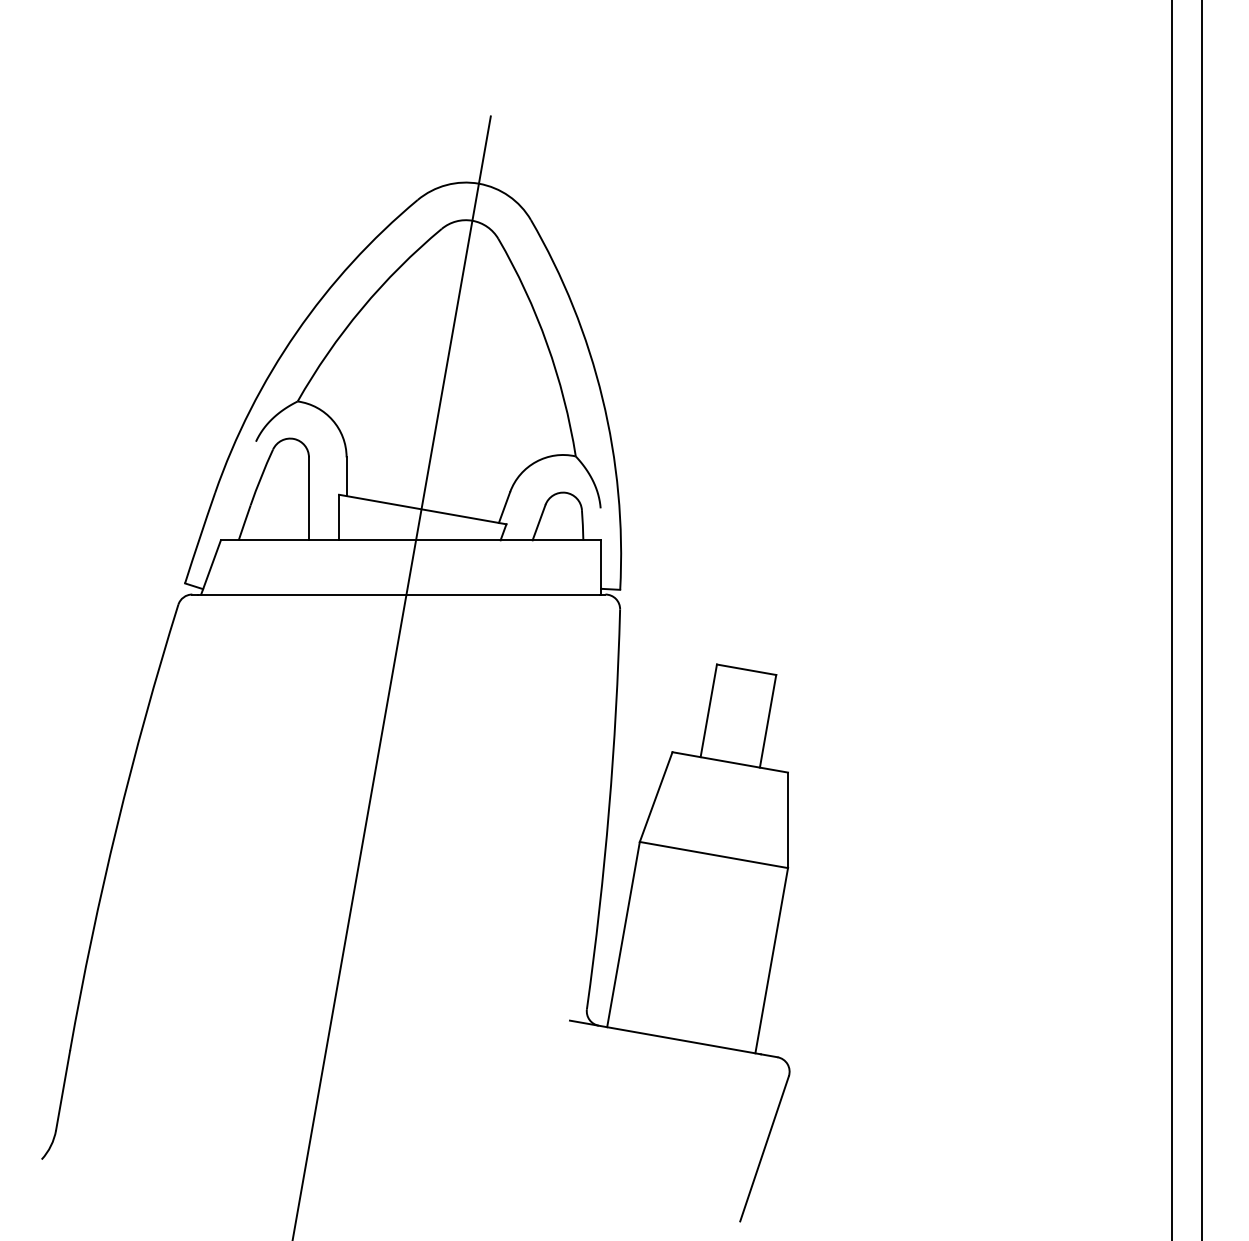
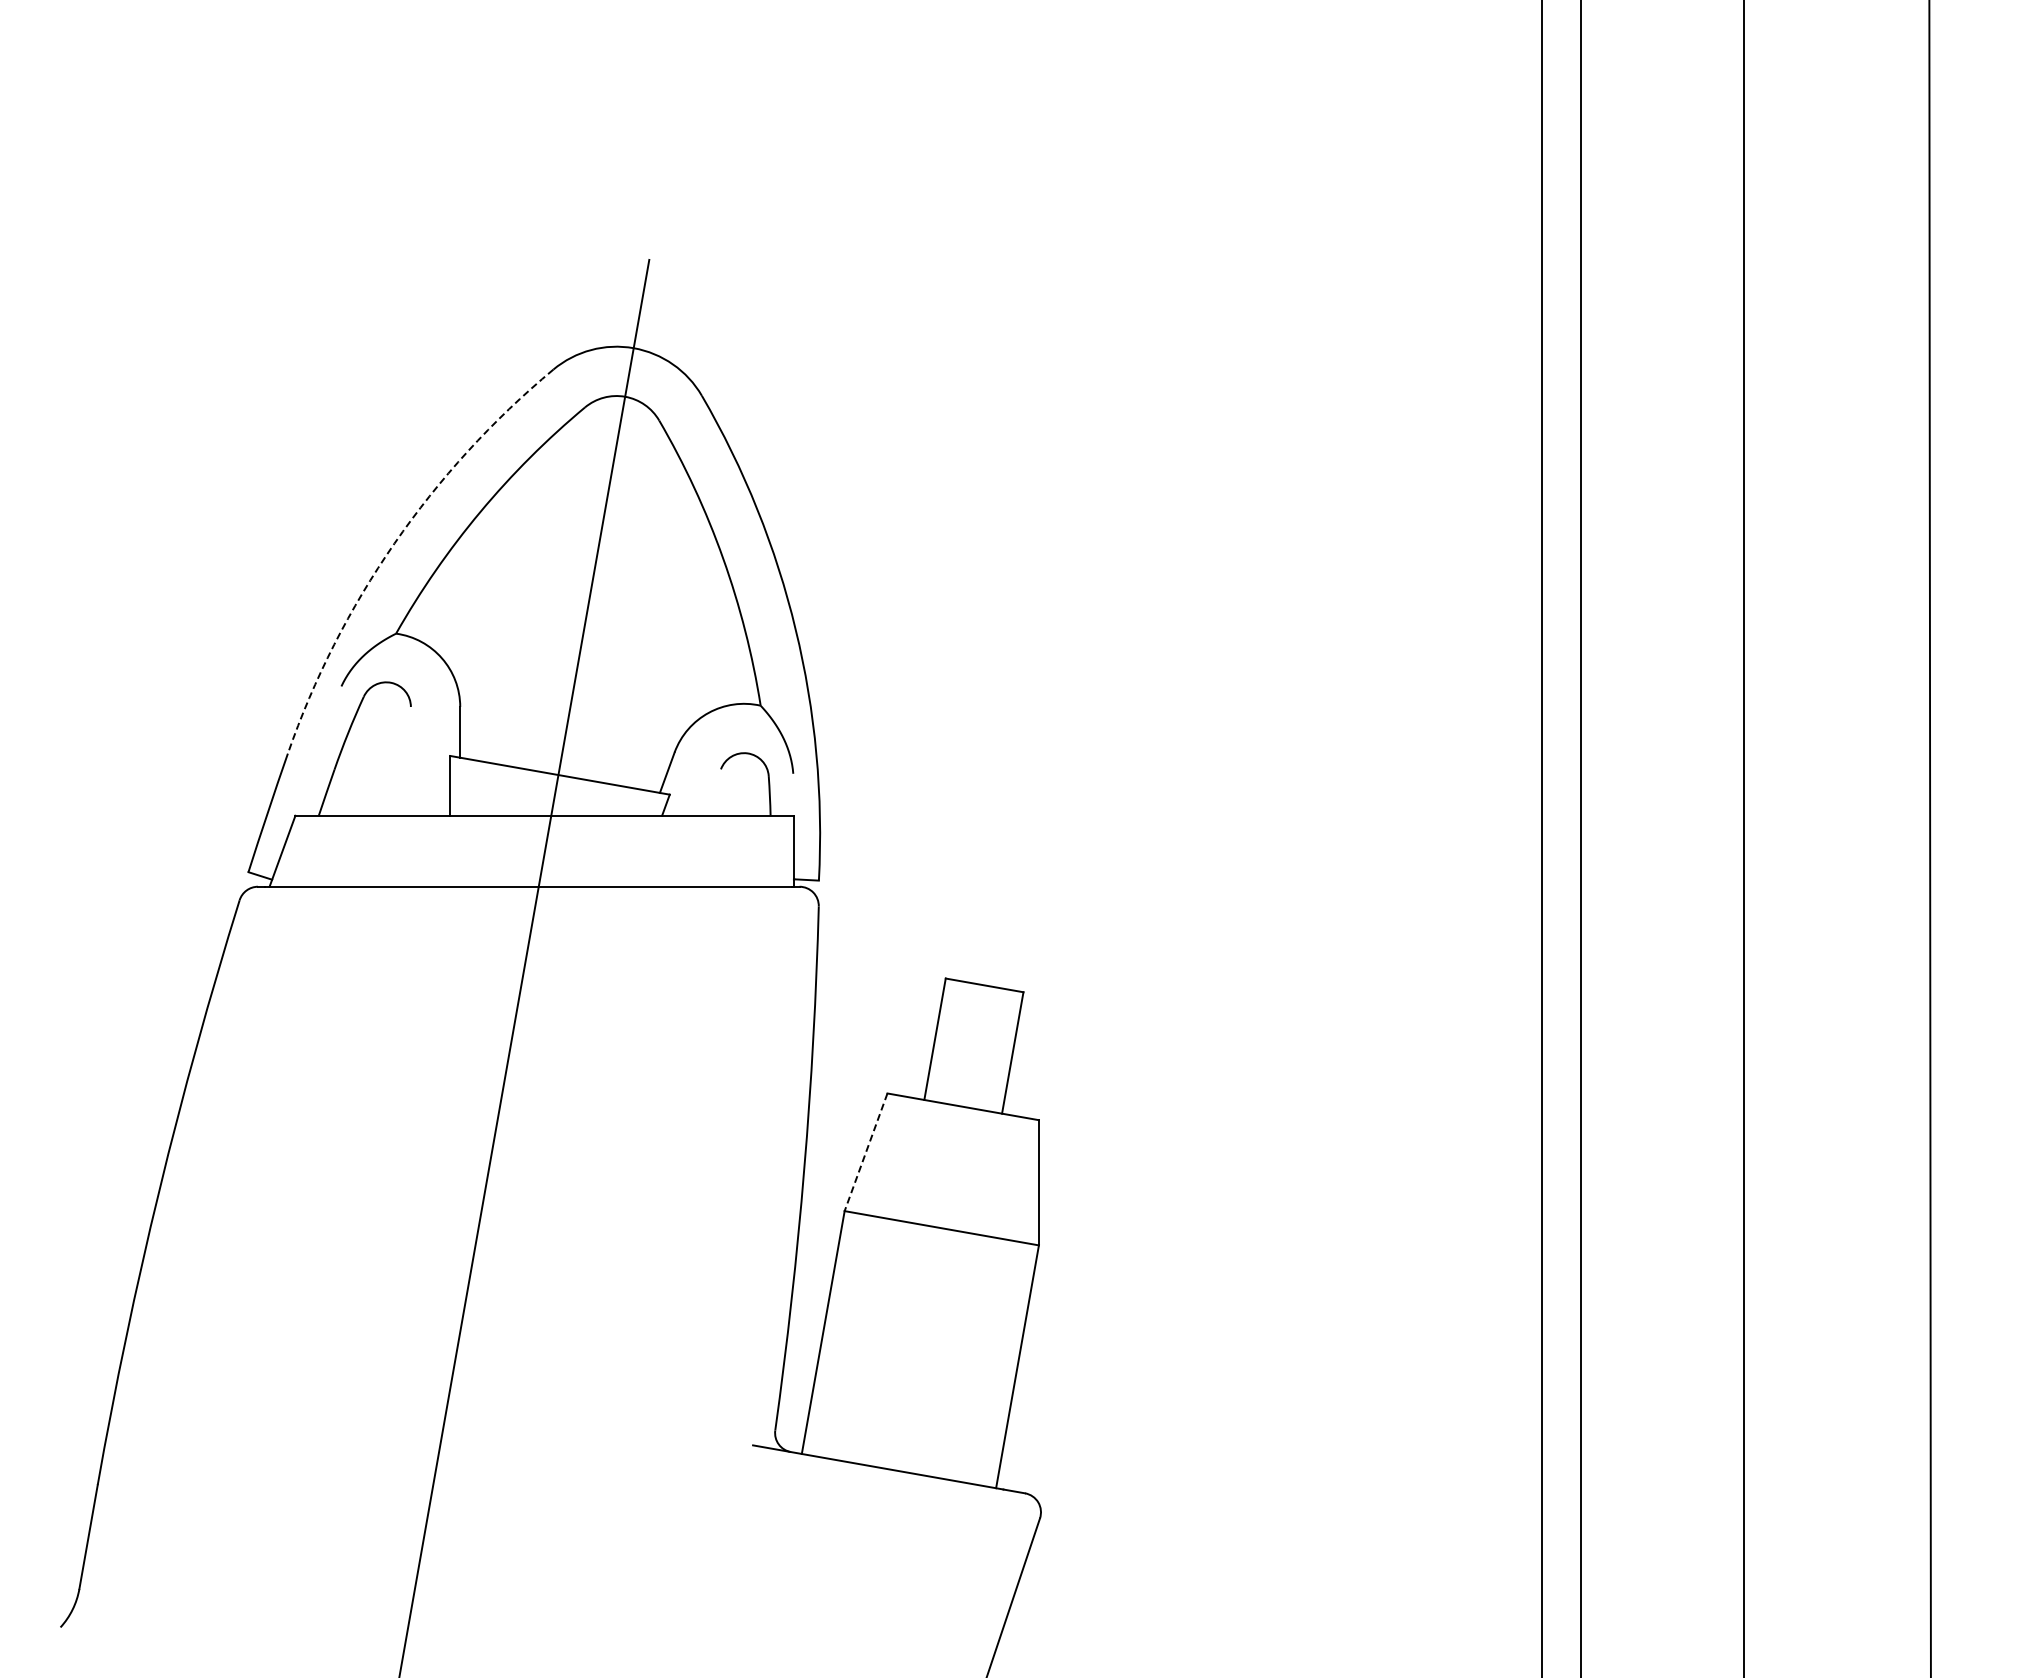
arc: (296, 332) -> (394, 543), solid -> dashed
line: (308, 498) -> (410, 761), removed
line: (539, 522) -> (712, 792), removed
line: (656, 797) -> (866, 1152), solid -> dashed

